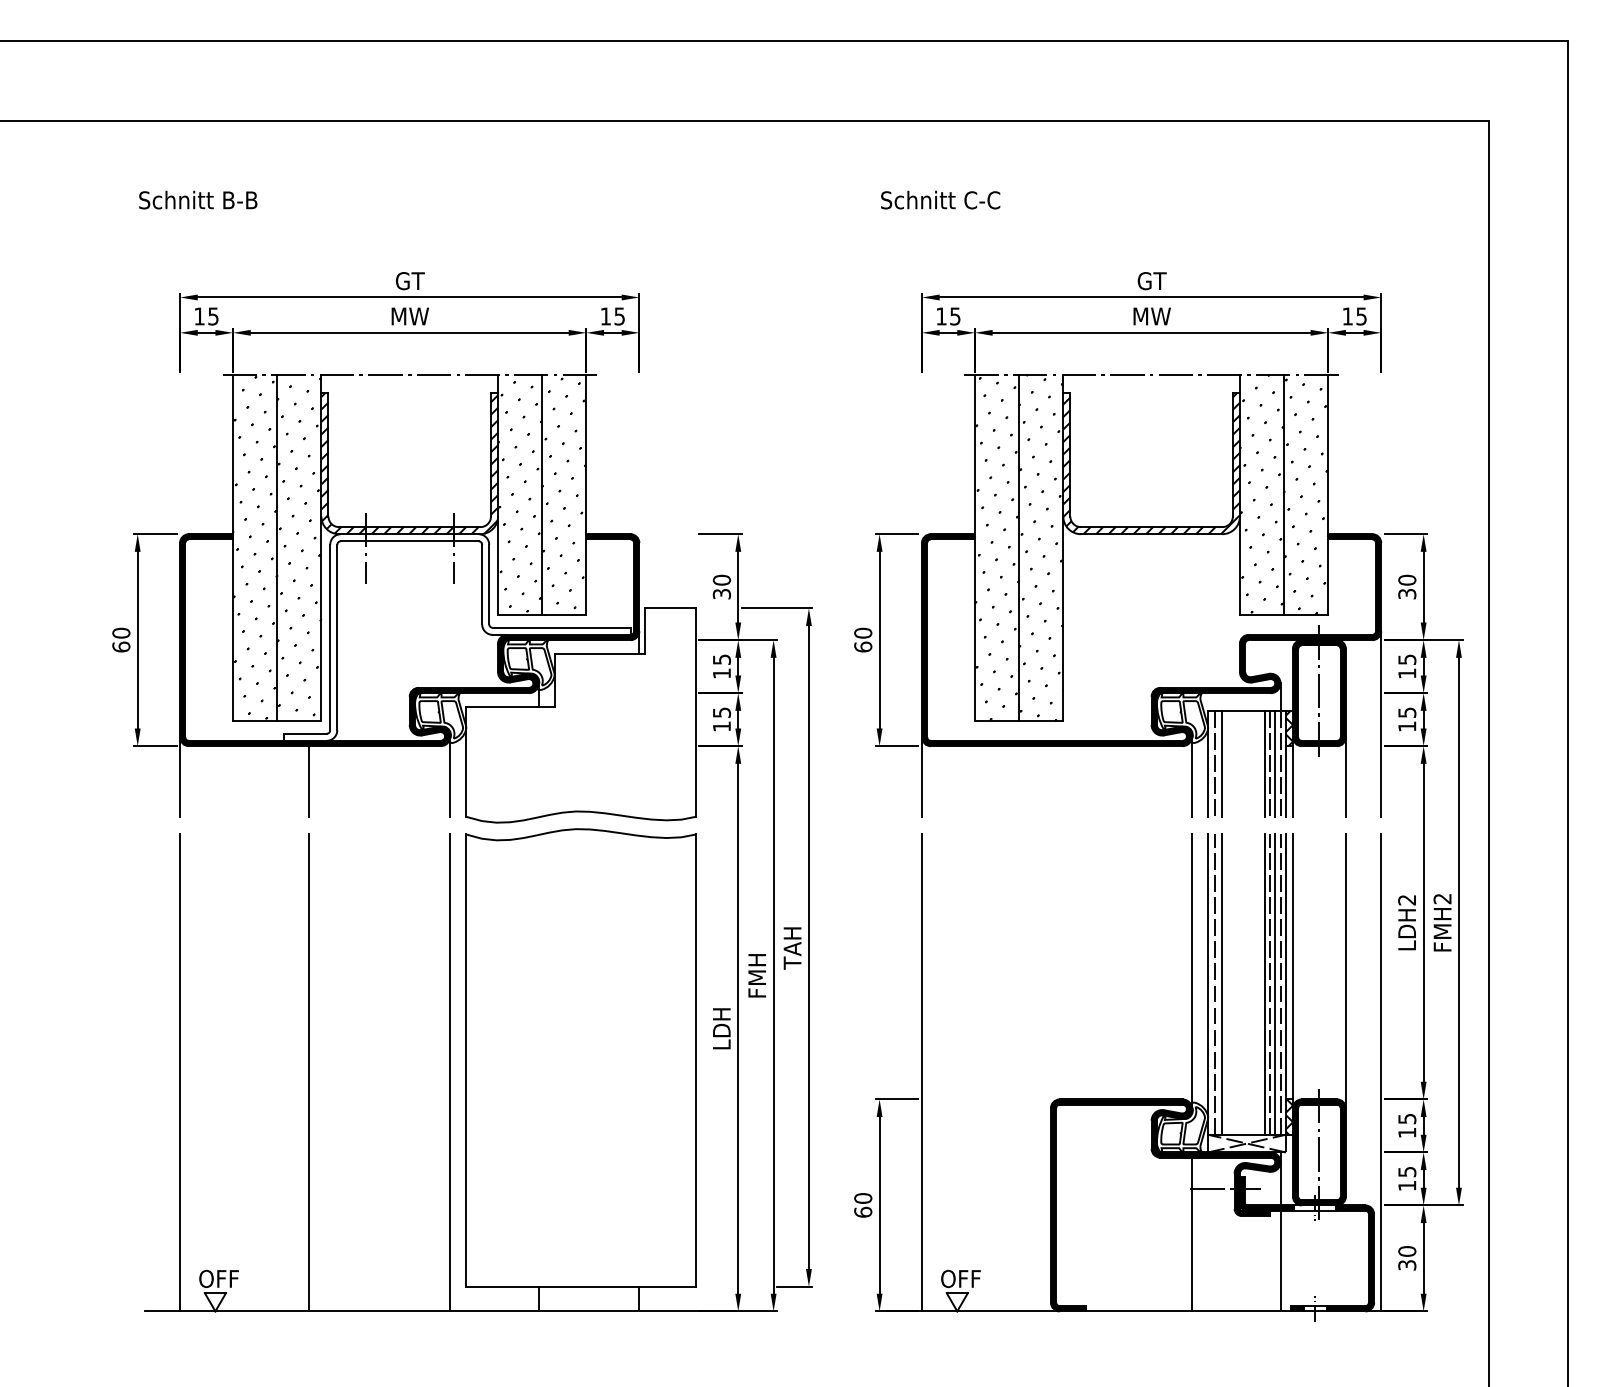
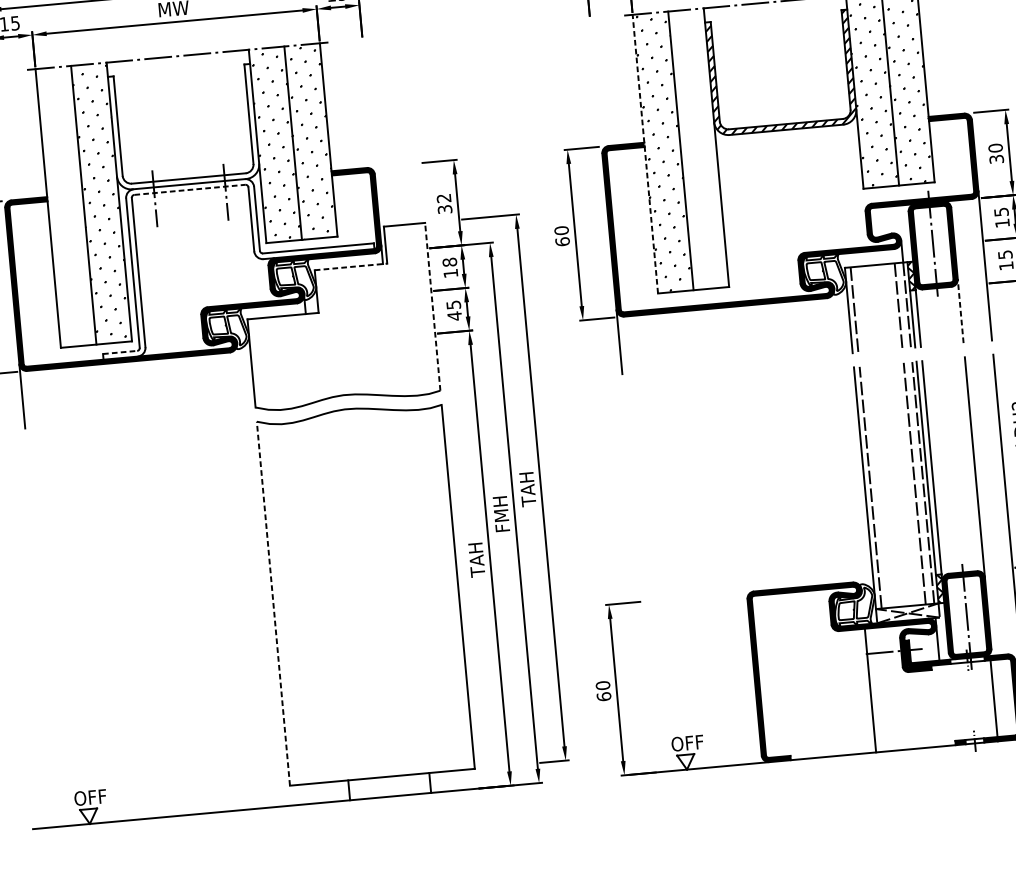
hatch: (409, 463) -> (184, 127), removed
line: (409, 541) -> (189, 190), solid -> dashed
hatch: (255, 547) -> (66, 206), removed
line: (974, 547) -> (644, 153), solid -> dashed
hatch: (1041, 548) -> (698, 149), removed
text: (721, 579) -> (443, 197), 30 -> 32
line: (600, 654) -> (351, 267), solid -> dashed
text: (721, 659) -> (449, 262), 15 -> 18
line: (695, 712) -> (432, 306), solid -> dashed
text: (721, 726) -> (454, 316), 15 -> 45
line: (306, 733) -> (120, 352), solid -> dashed
line: (1222, 763) -> (860, 309), removed
line: (1264, 763) -> (894, 306), removed
line: (1275, 763) -> (903, 305), removed
line: (450, 776) -> (239, 376), removed
line: (1192, 776) -> (837, 321), removed
line: (1345, 777) -> (960, 311), solid -> dashed
line: (309, 781) -> (126, 390), removed
line: (1192, 971) -> (851, 478), removed
line: (1222, 984) -> (876, 487), removed
line: (1264, 984) -> (910, 484), removed
line: (1275, 984) -> (919, 483), removed
text: (721, 1029) -> (476, 560), LDH -> TAH
line: (466, 1060) -> (273, 603), solid -> dashed
line: (180, 1072) -> (44, 634), removed
line: (309, 1072) -> (148, 624), removed
line: (450, 1072) -> (261, 614), removed
line: (921, 1072) -> (640, 579), removed
line: (1280, 1260) -> (994, 700), moved

